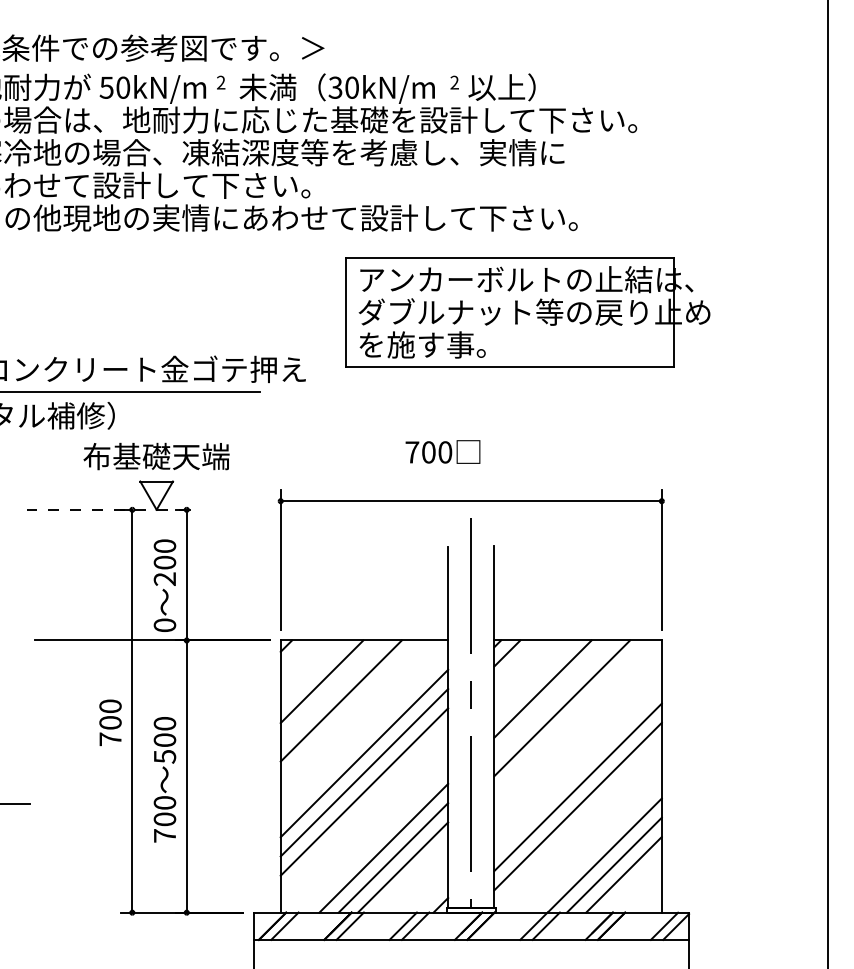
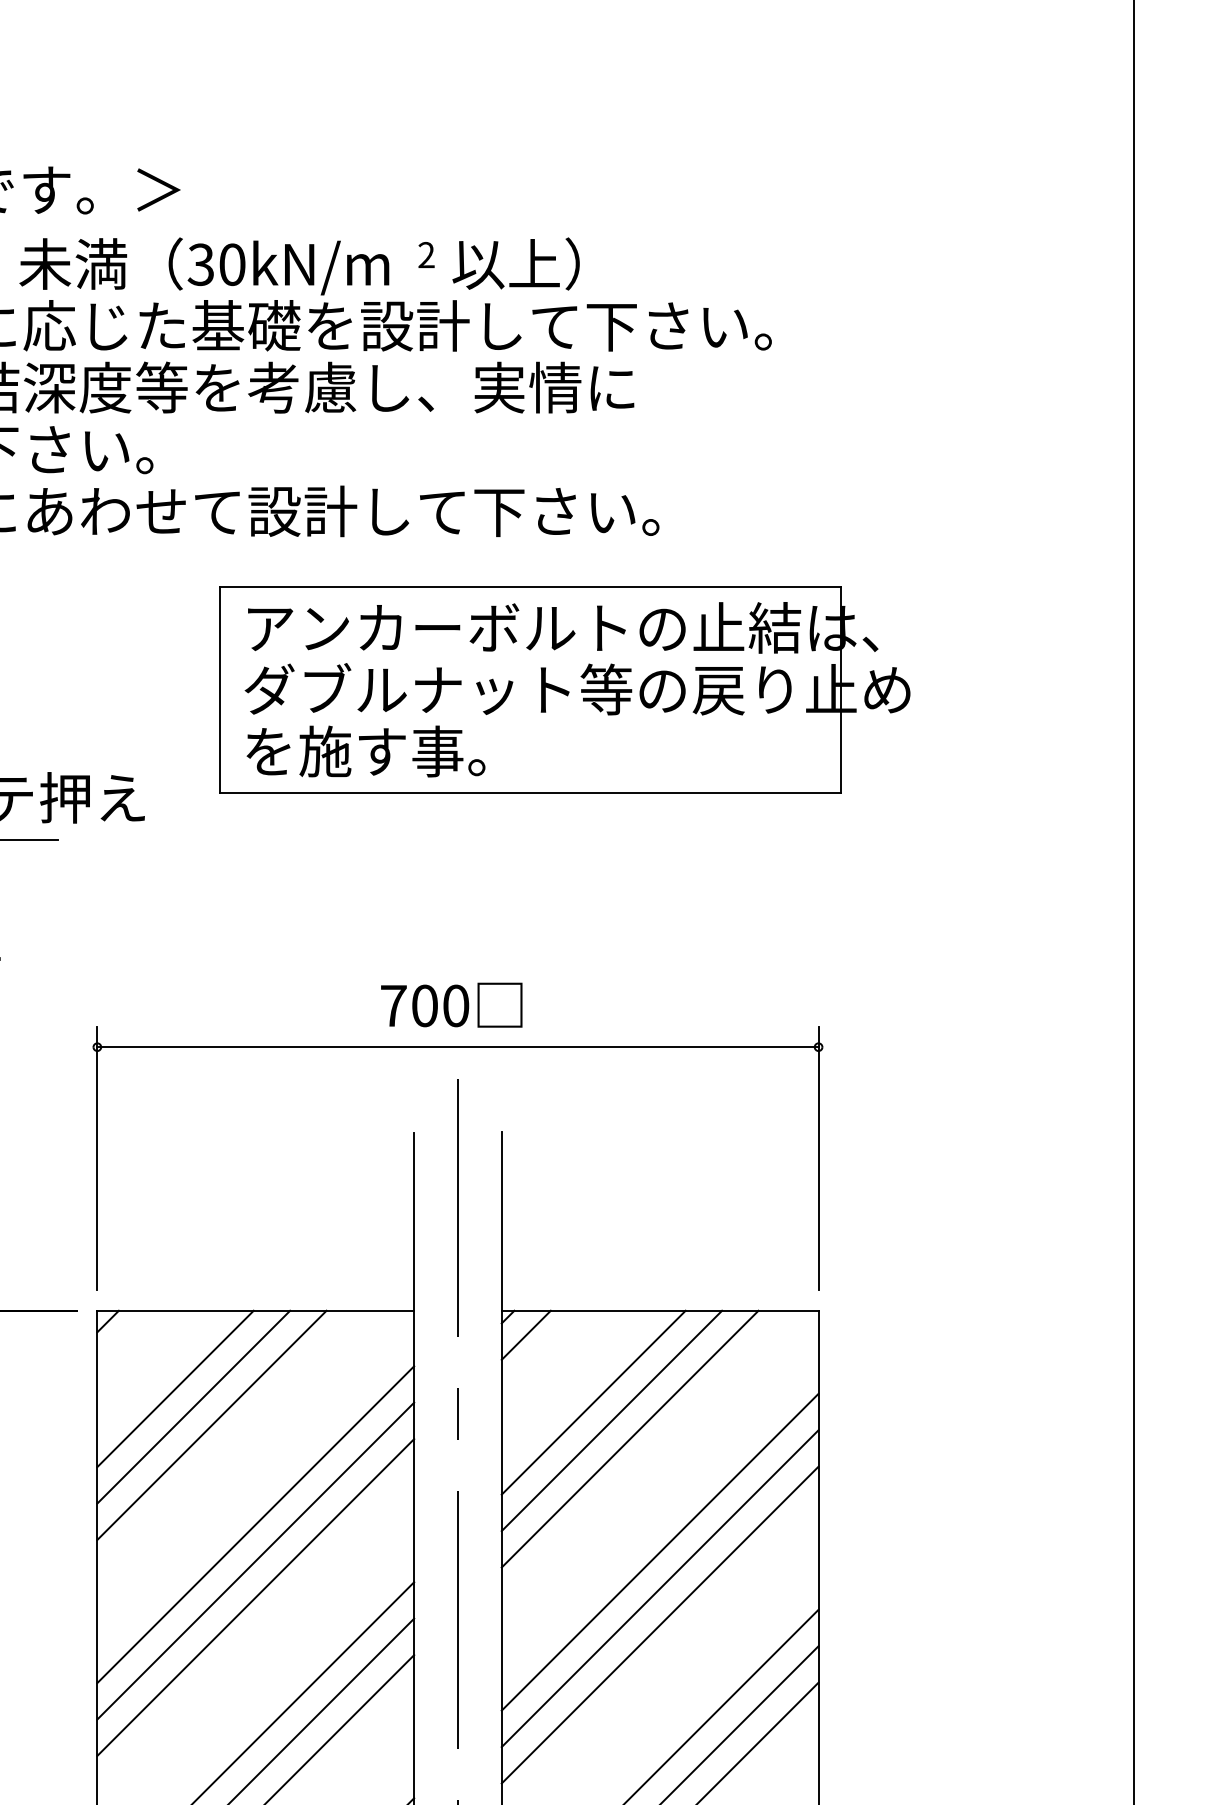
text: (442, 451) -> (450, 1004), moved
line: (331, 691) -> (193, 1407), added
line: (552, 698) -> (611, 1420), added
line: (577, 767) -> (658, 1551), added

